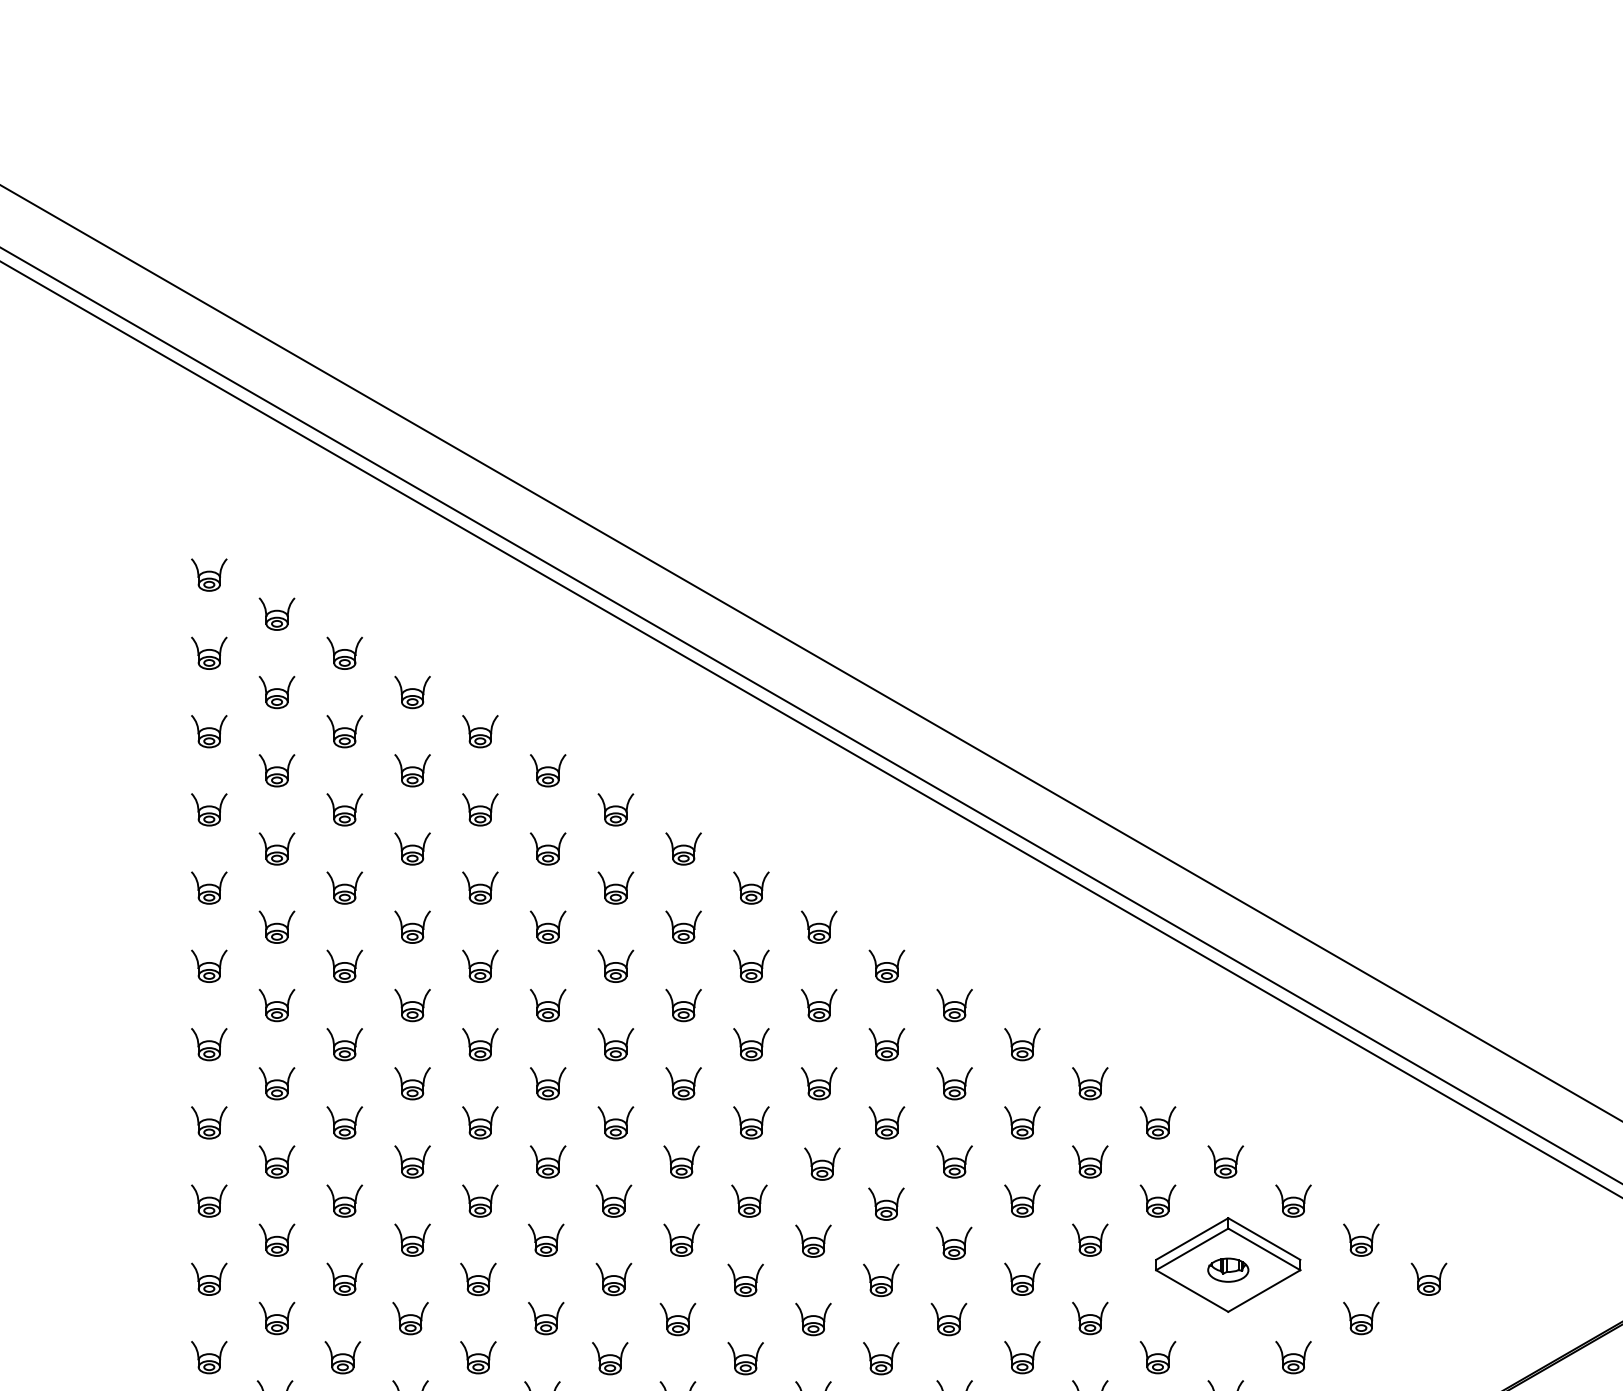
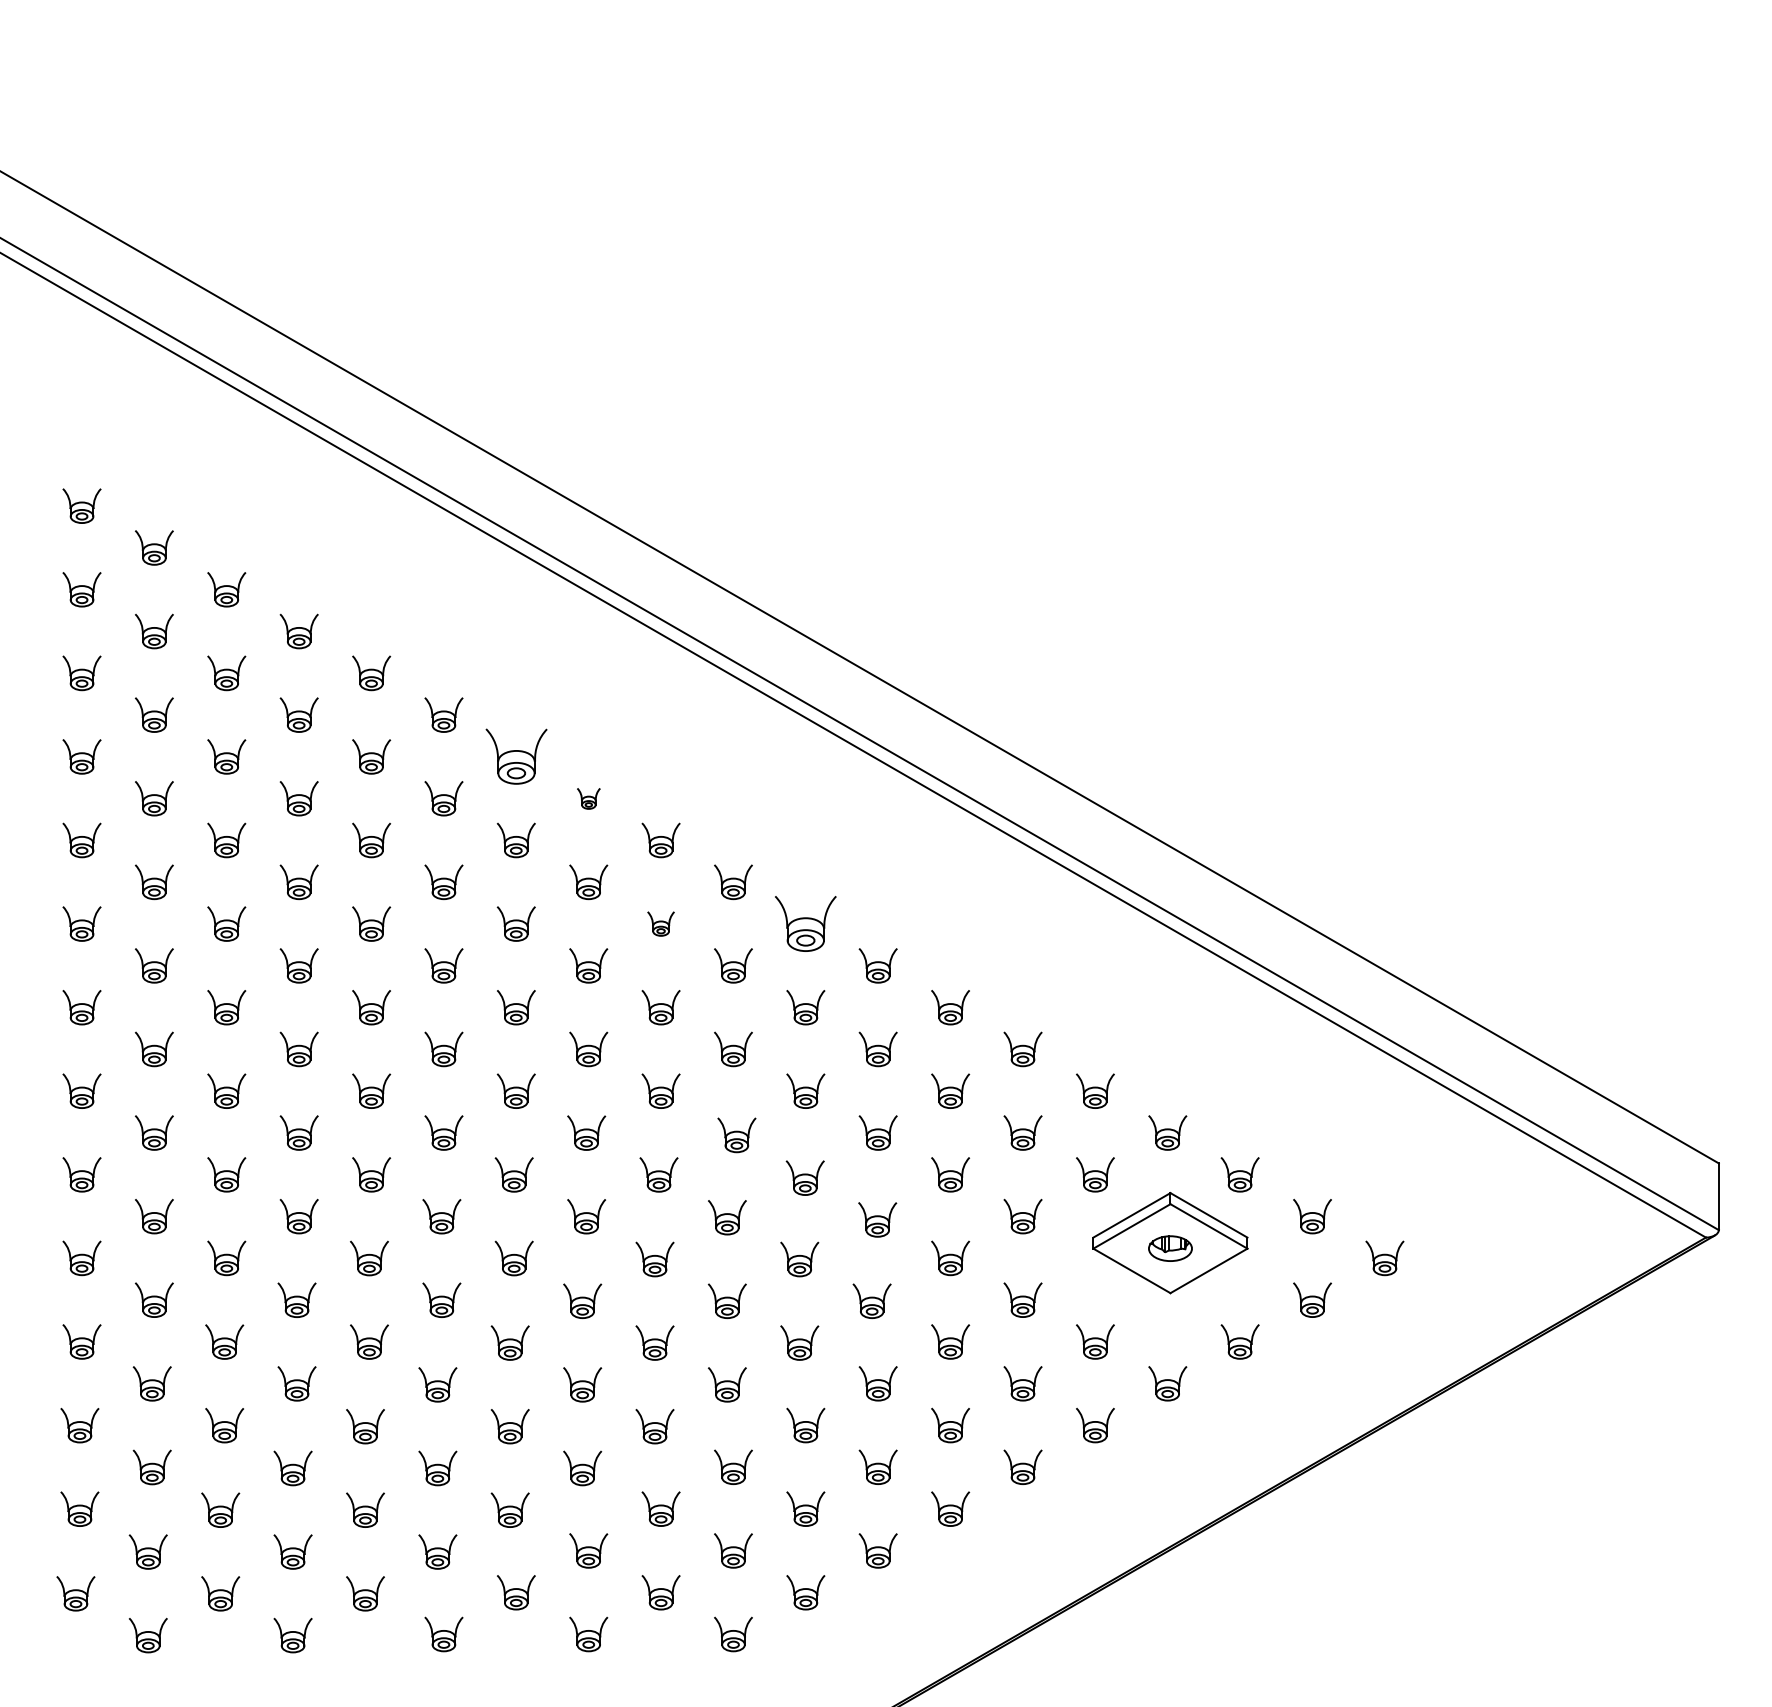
part: (615, 809) -> (515, 756), size x1.6
part: (683, 848) -> (588, 798), size x0.6
part: (750, 965) -> (660, 923), size x0.7
part: (886, 965) -> (805, 923), size x1.6

